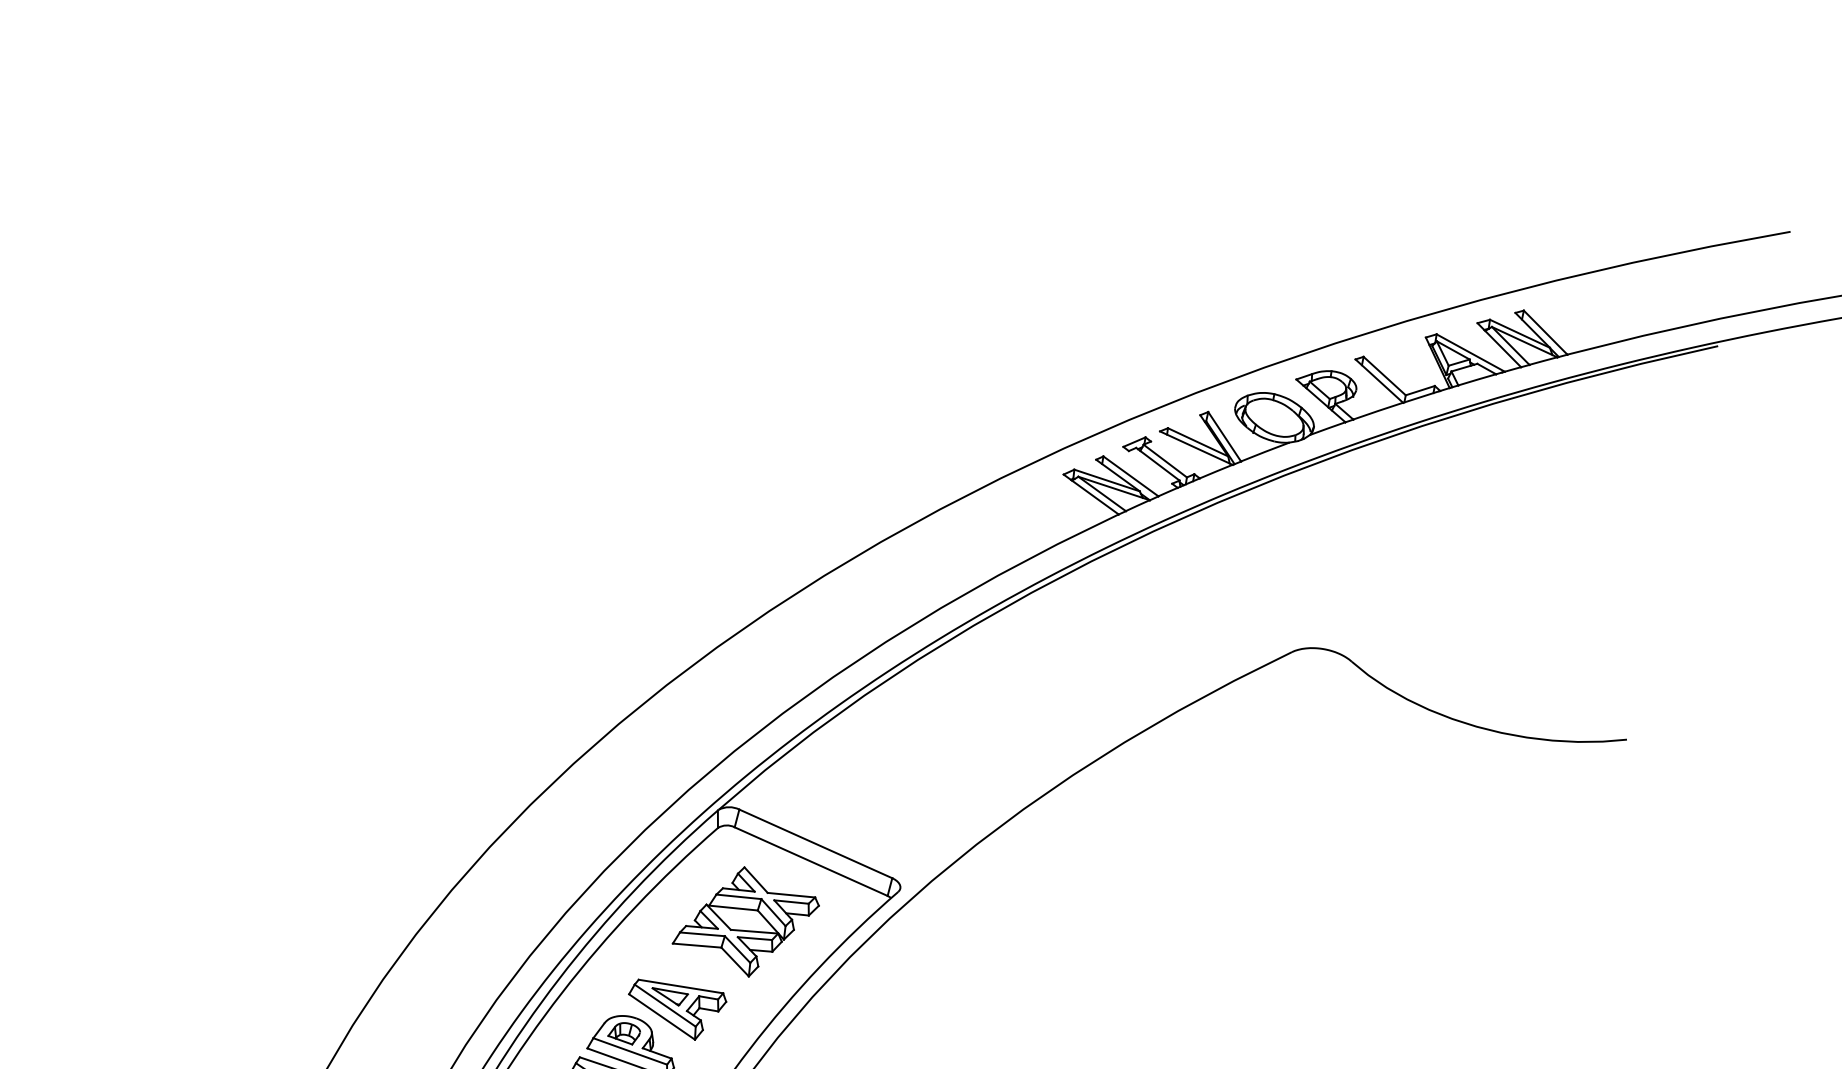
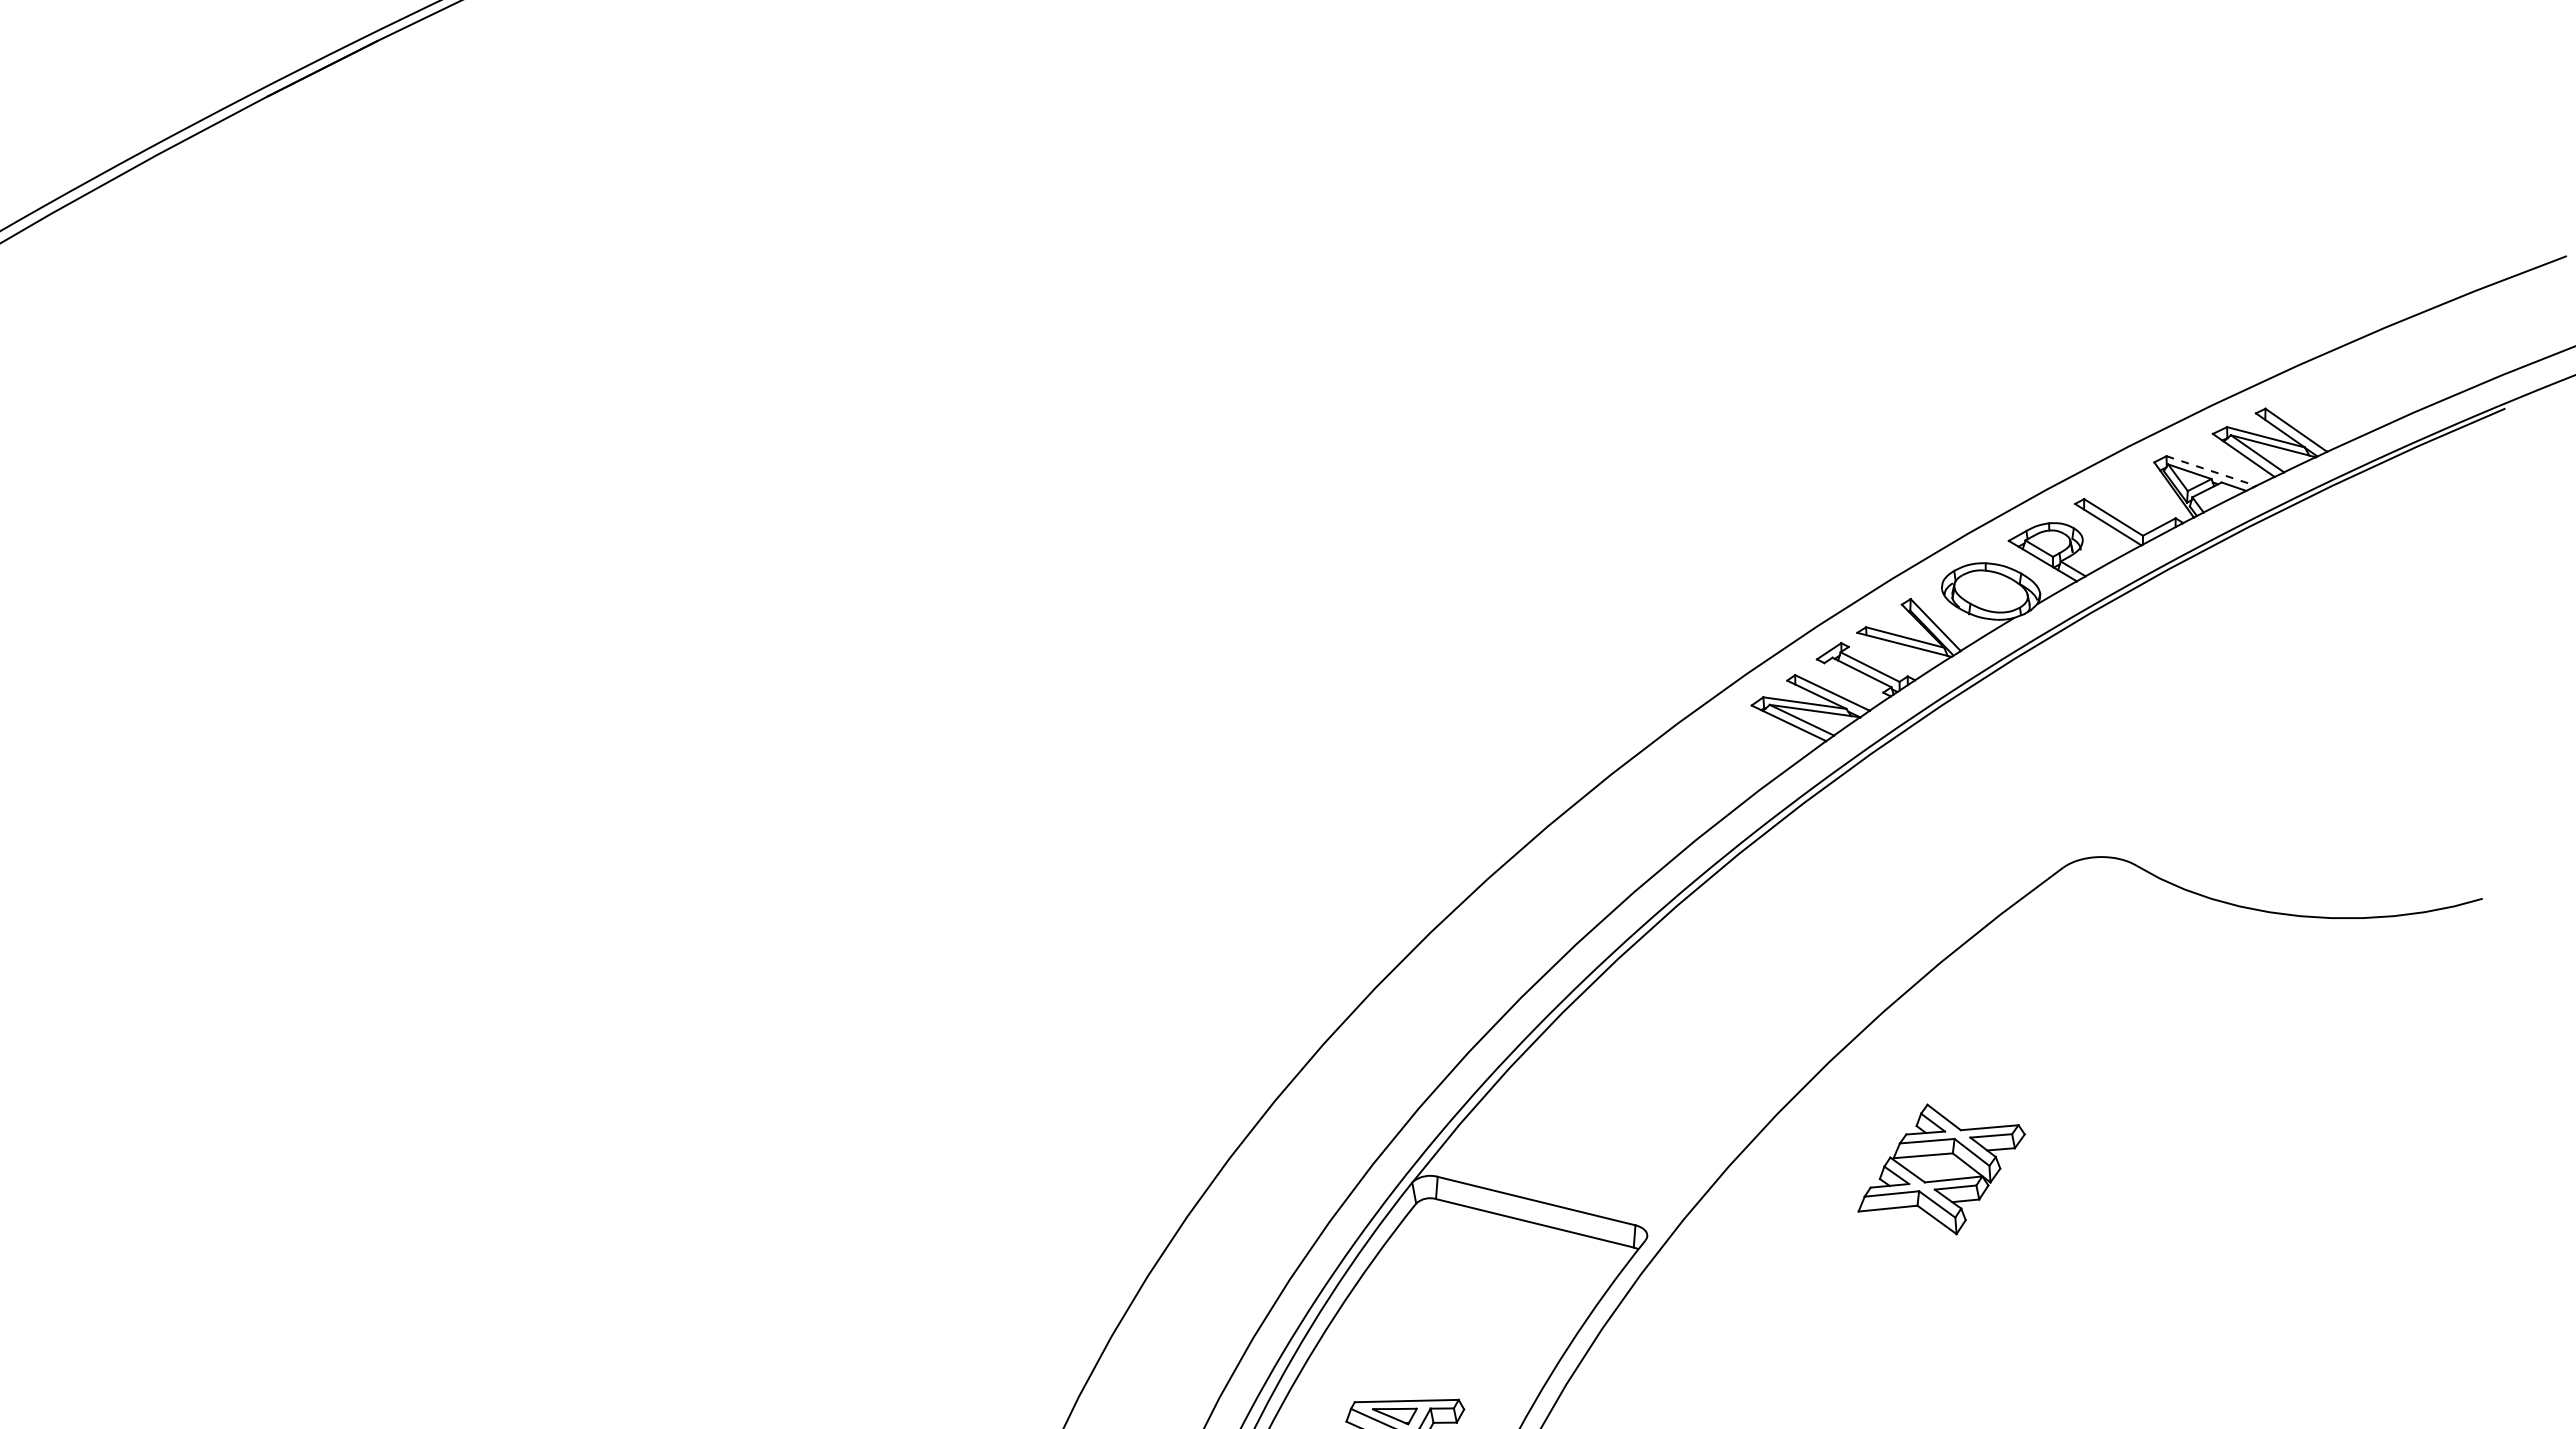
line: (1470, 353) -> (2211, 471), solid -> dashed
part: (746, 921) -> (1941, 1169), moved

